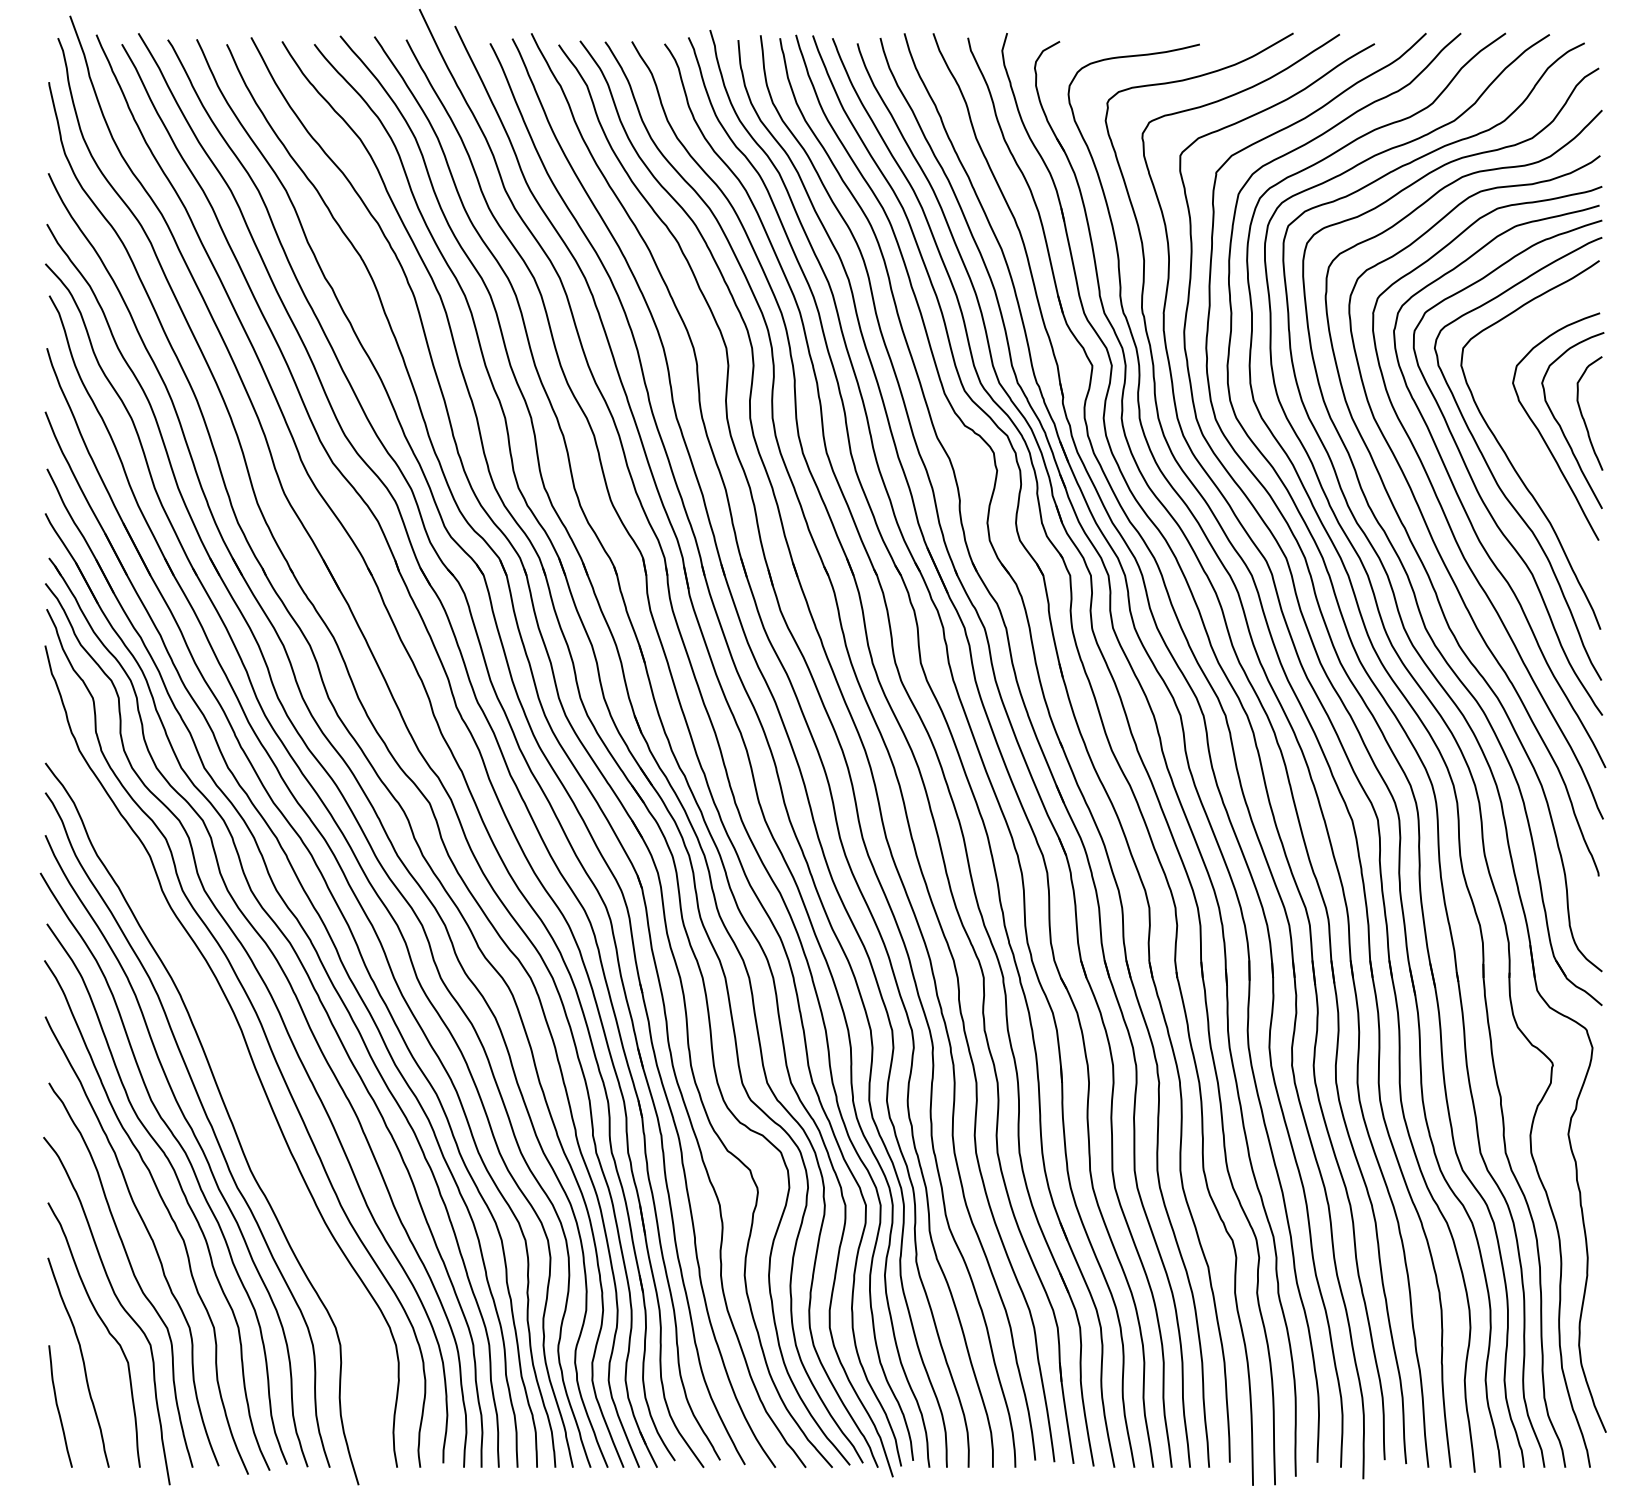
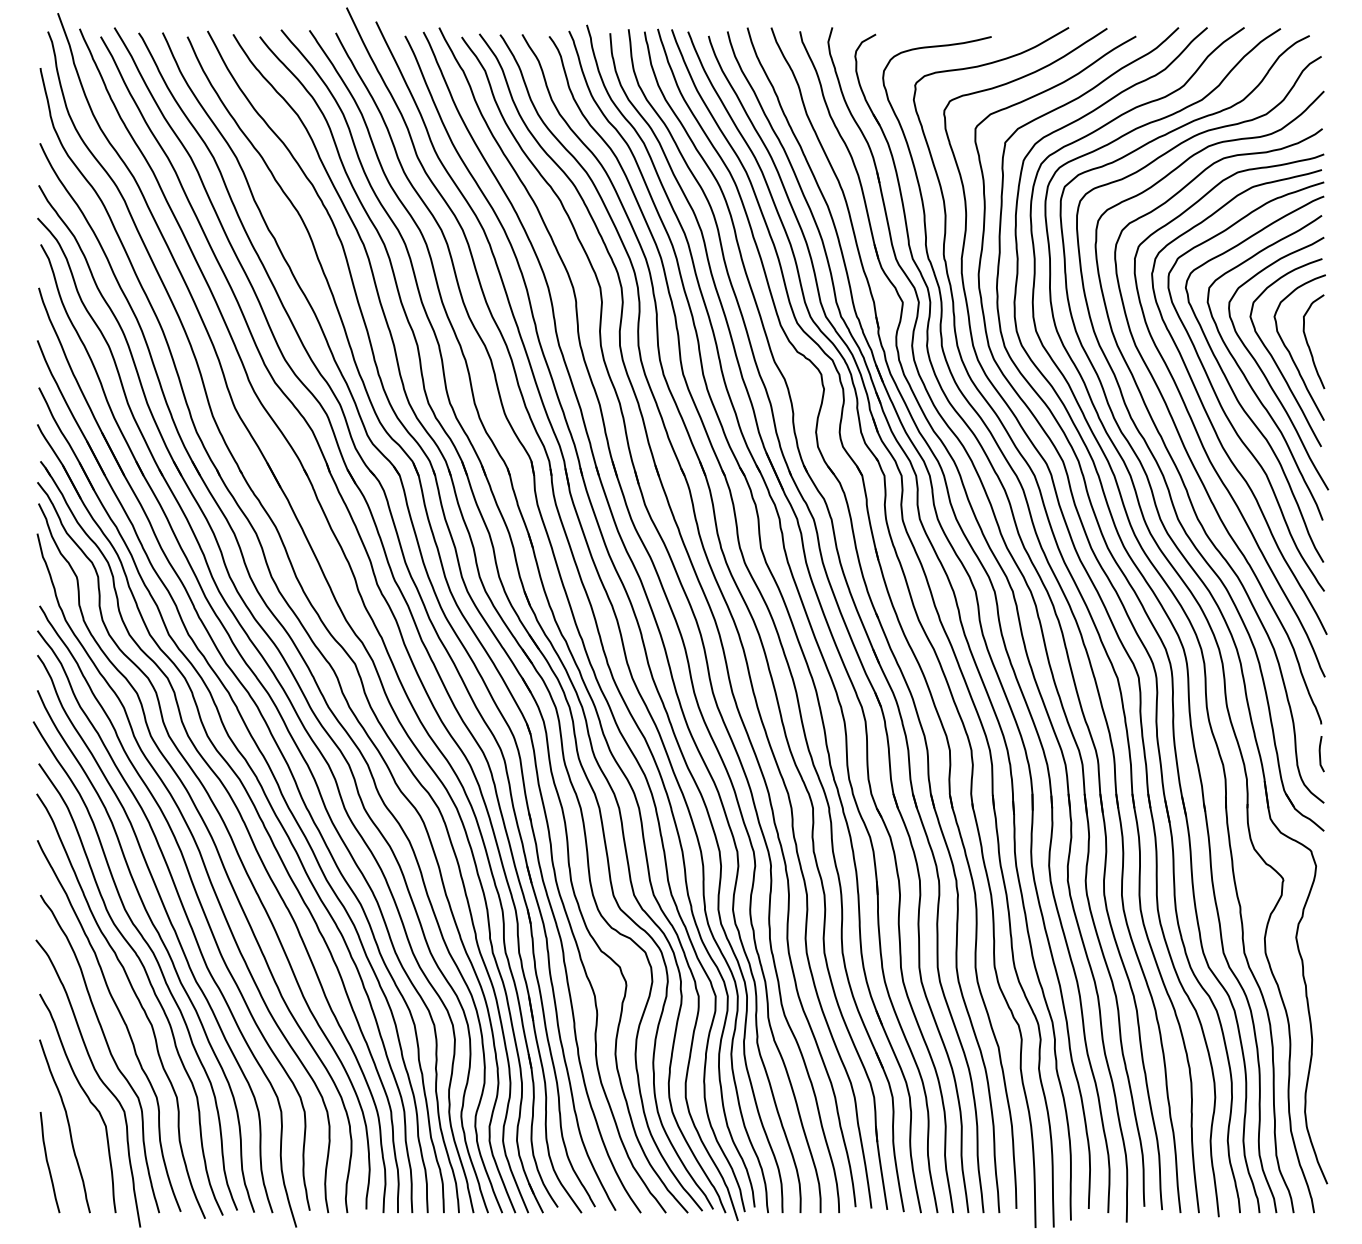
curve: (1528, 449) -> (1263, 371), added
line: (1597, 912) -> (1320, 754), added
curve: (238, 1088) -> (197, 899), added

